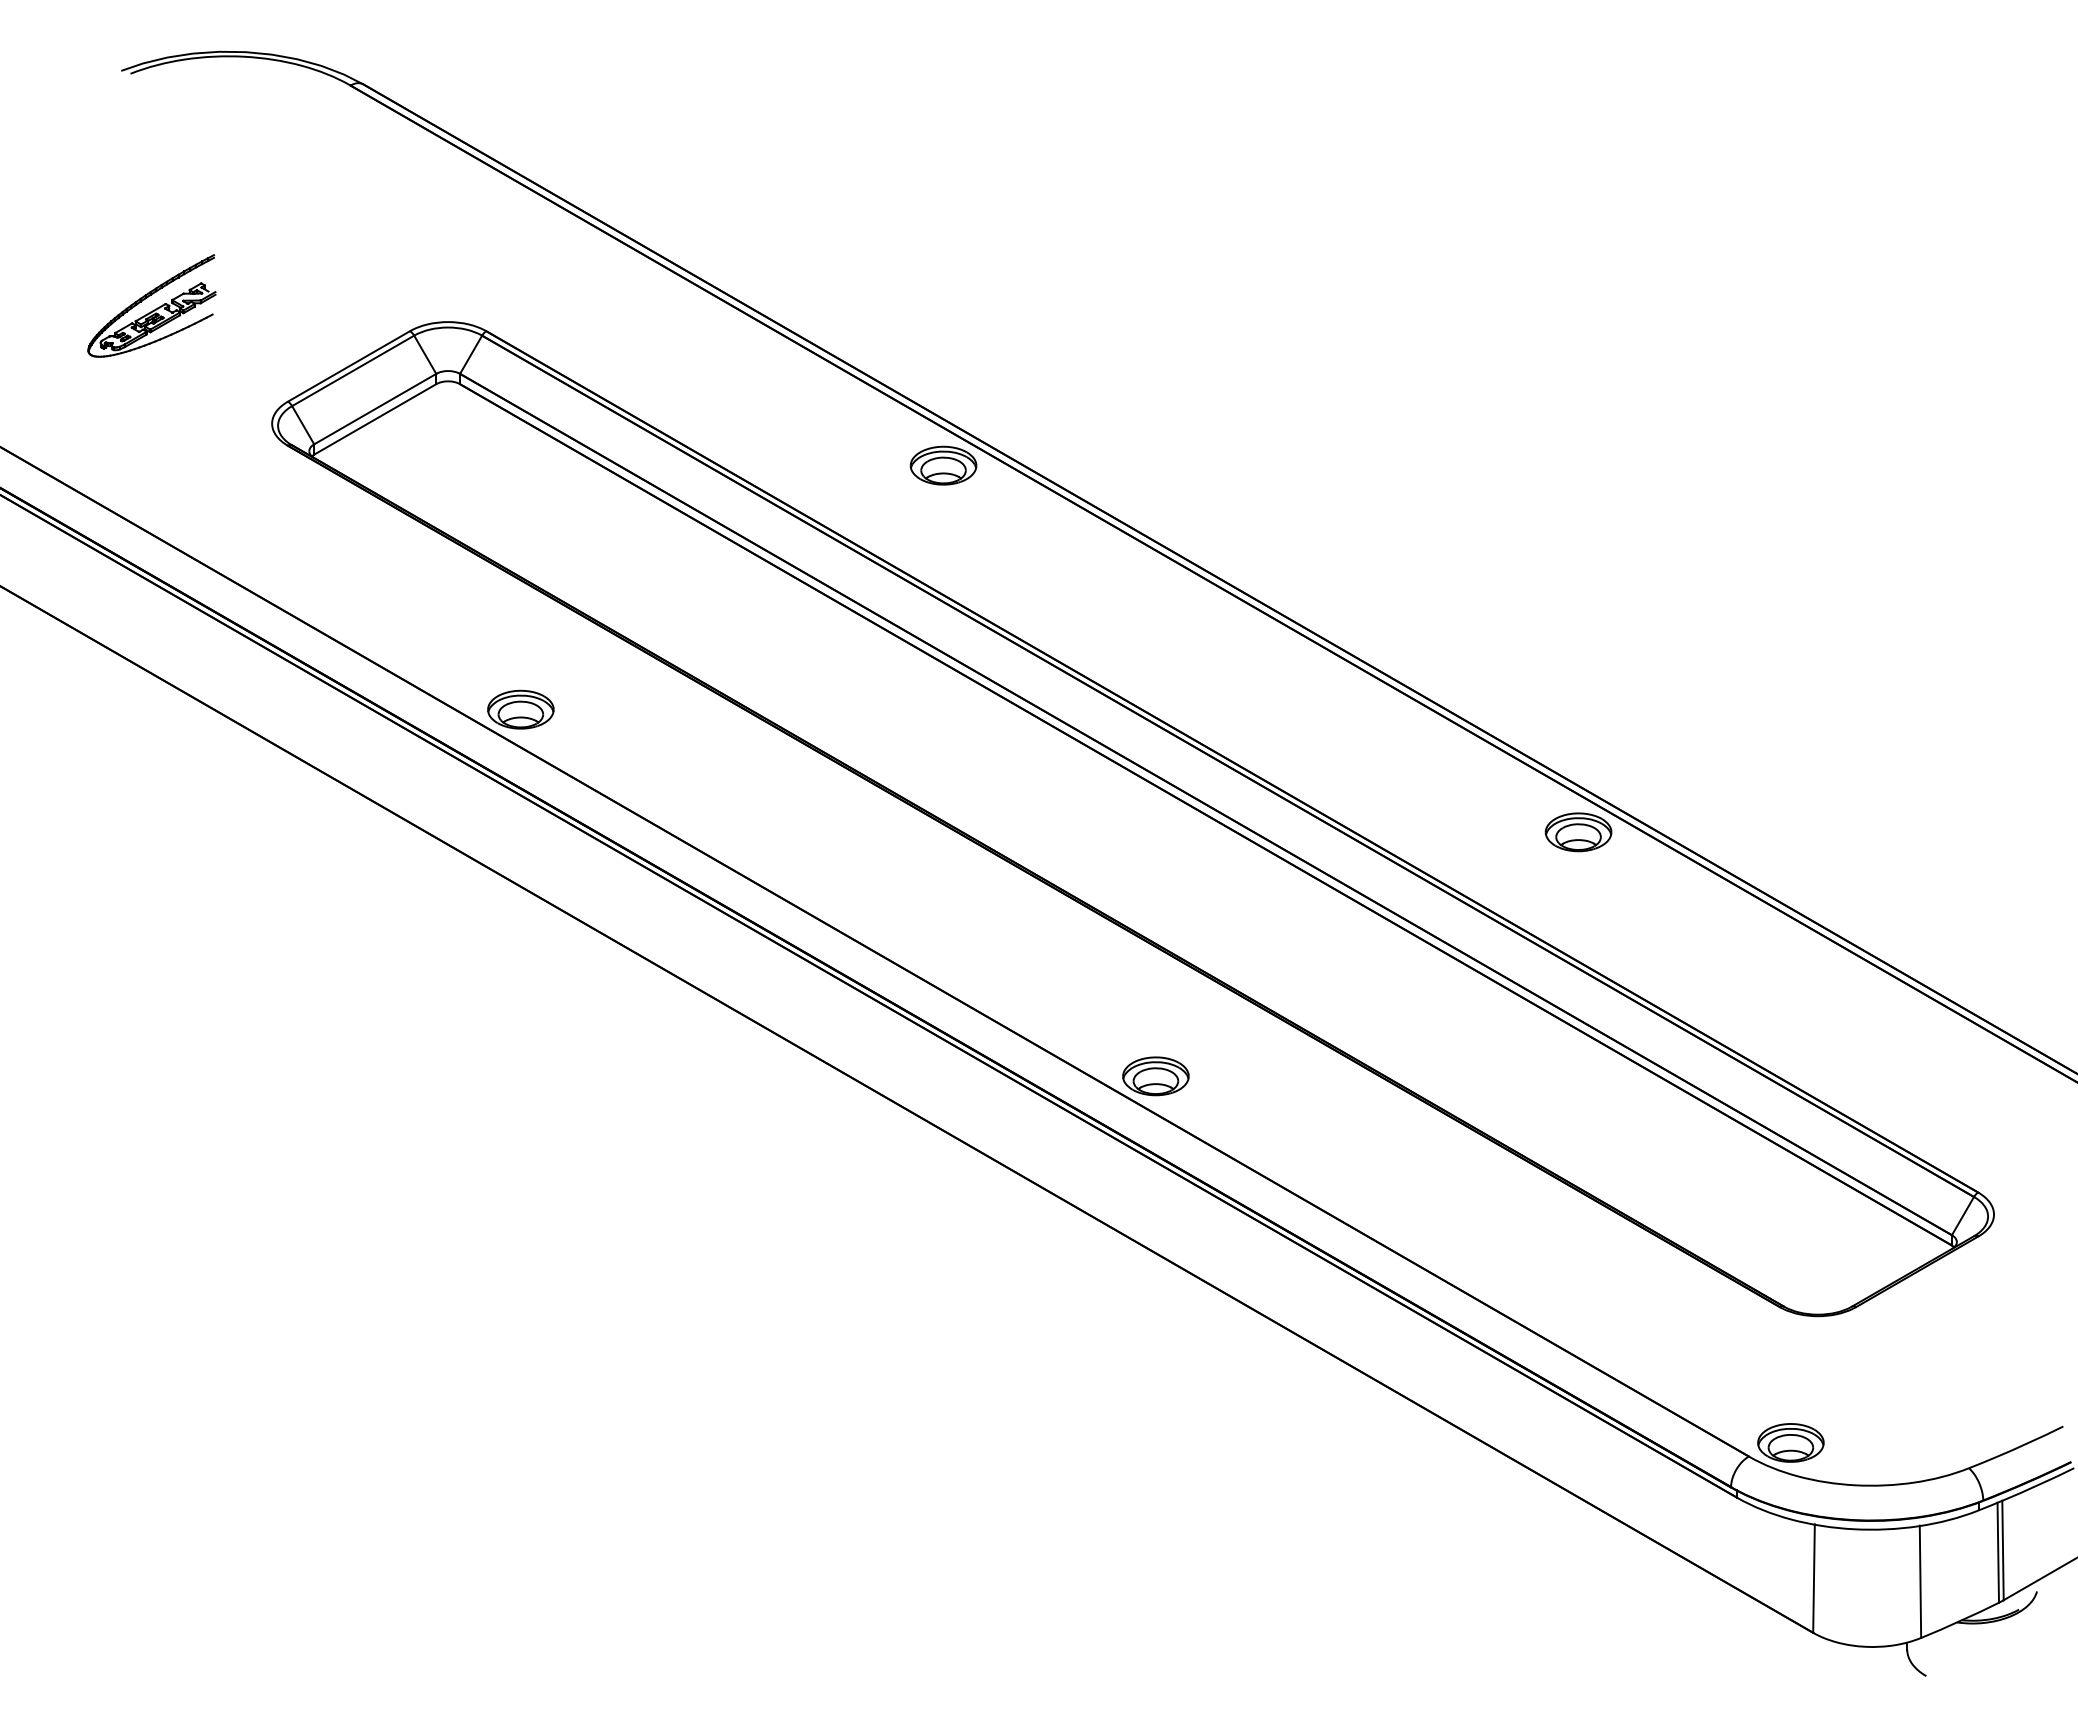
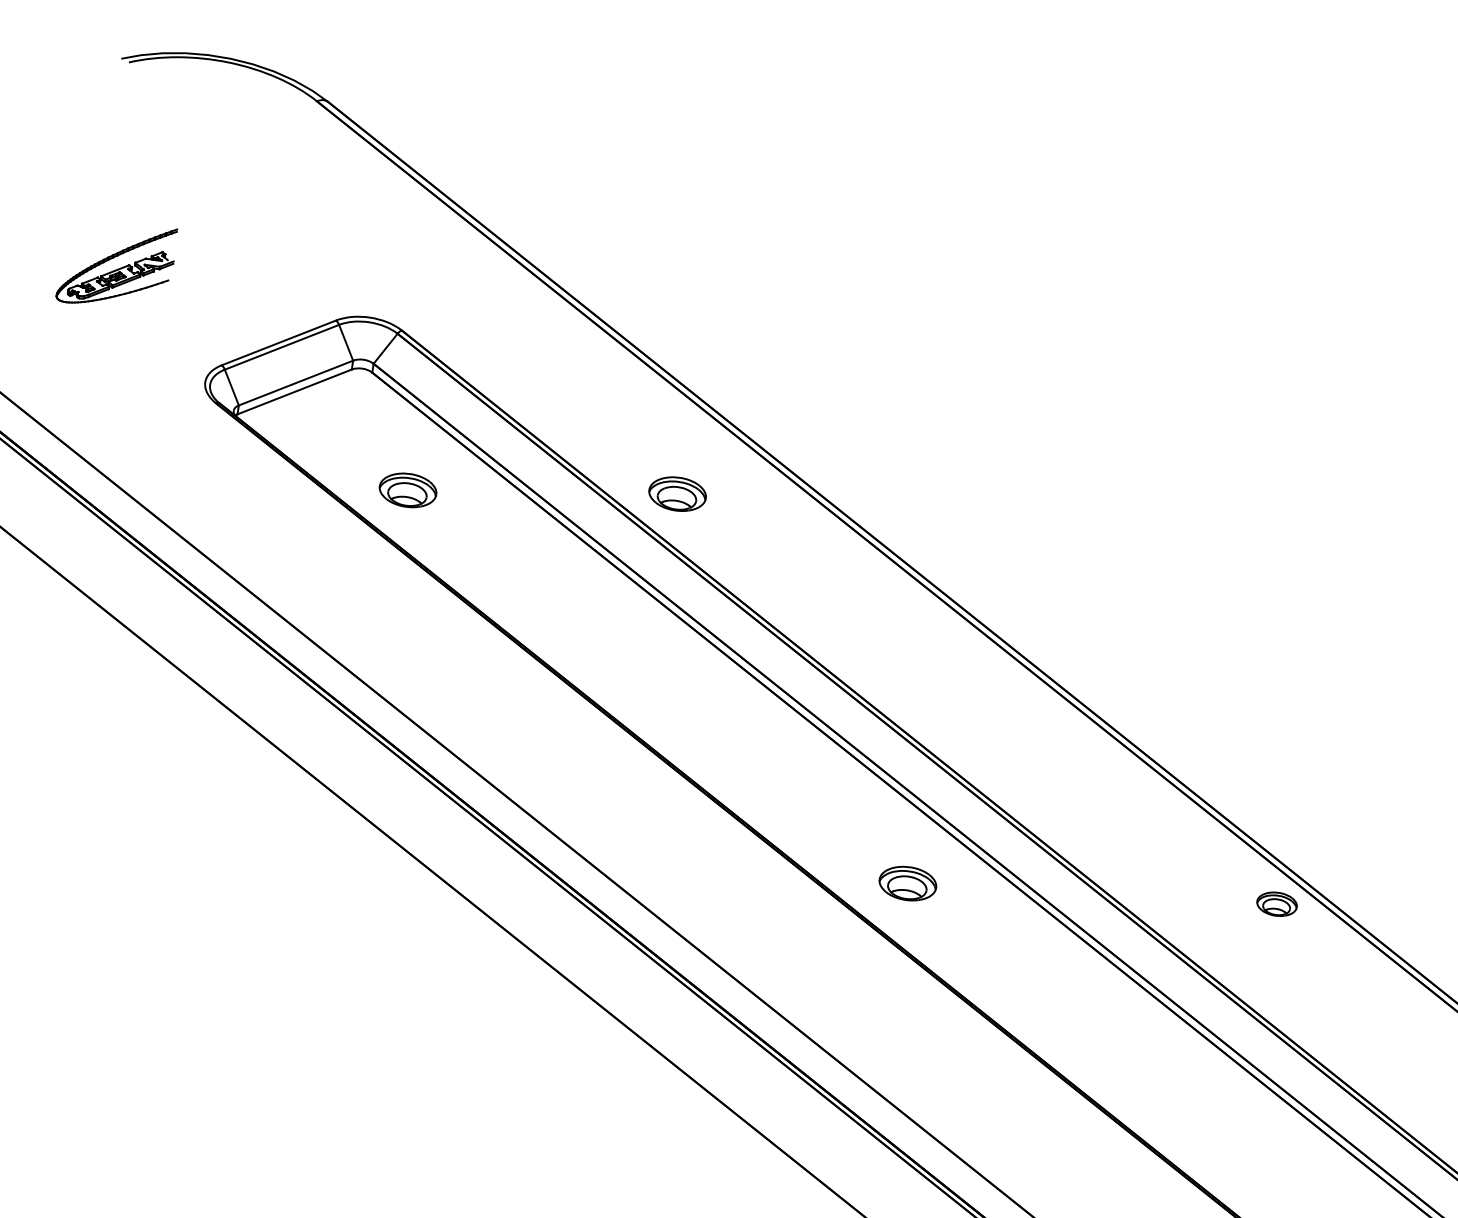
part: (943, 465) -> (677, 493), moved
part: (520, 709) -> (407, 490), moved
part: (1578, 832) -> (1277, 904), size x0.7
part: (1155, 1076) -> (907, 883), moved

